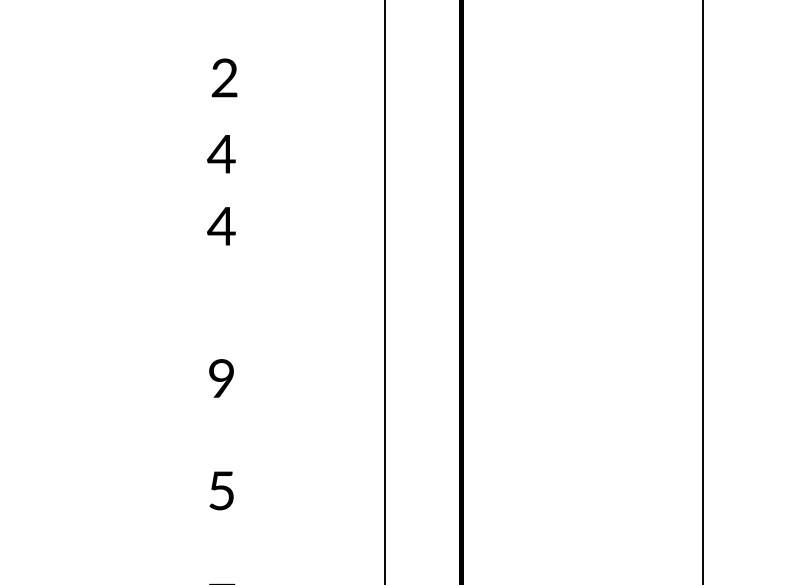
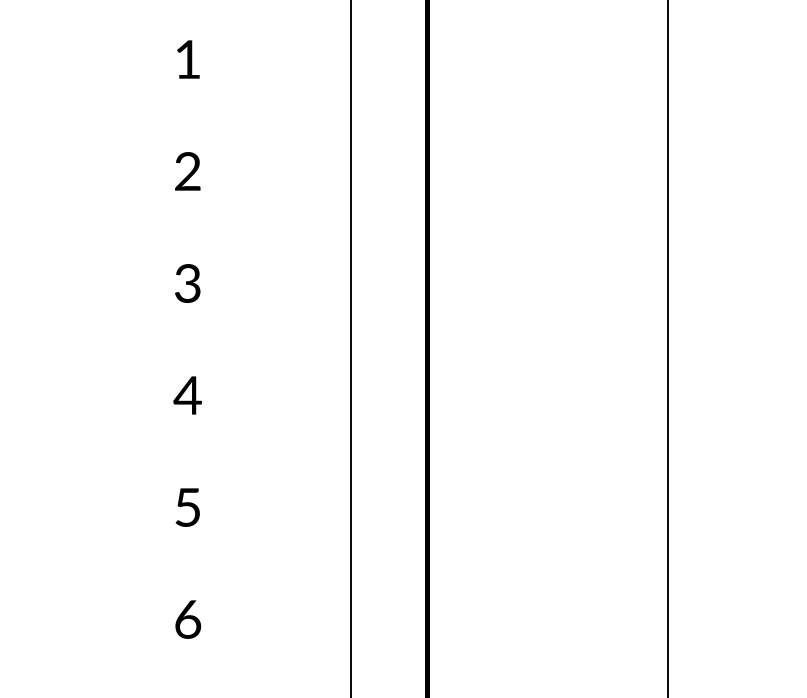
text: (224, 78) -> (187, 171), moved
text: (221, 154) -> (187, 283), 4 -> 3
text: (221, 226) -> (187, 395), moved
text: (221, 378) -> (187, 507), 9 -> 5
text: (222, 490) -> (188, 619), 5 -> 6

